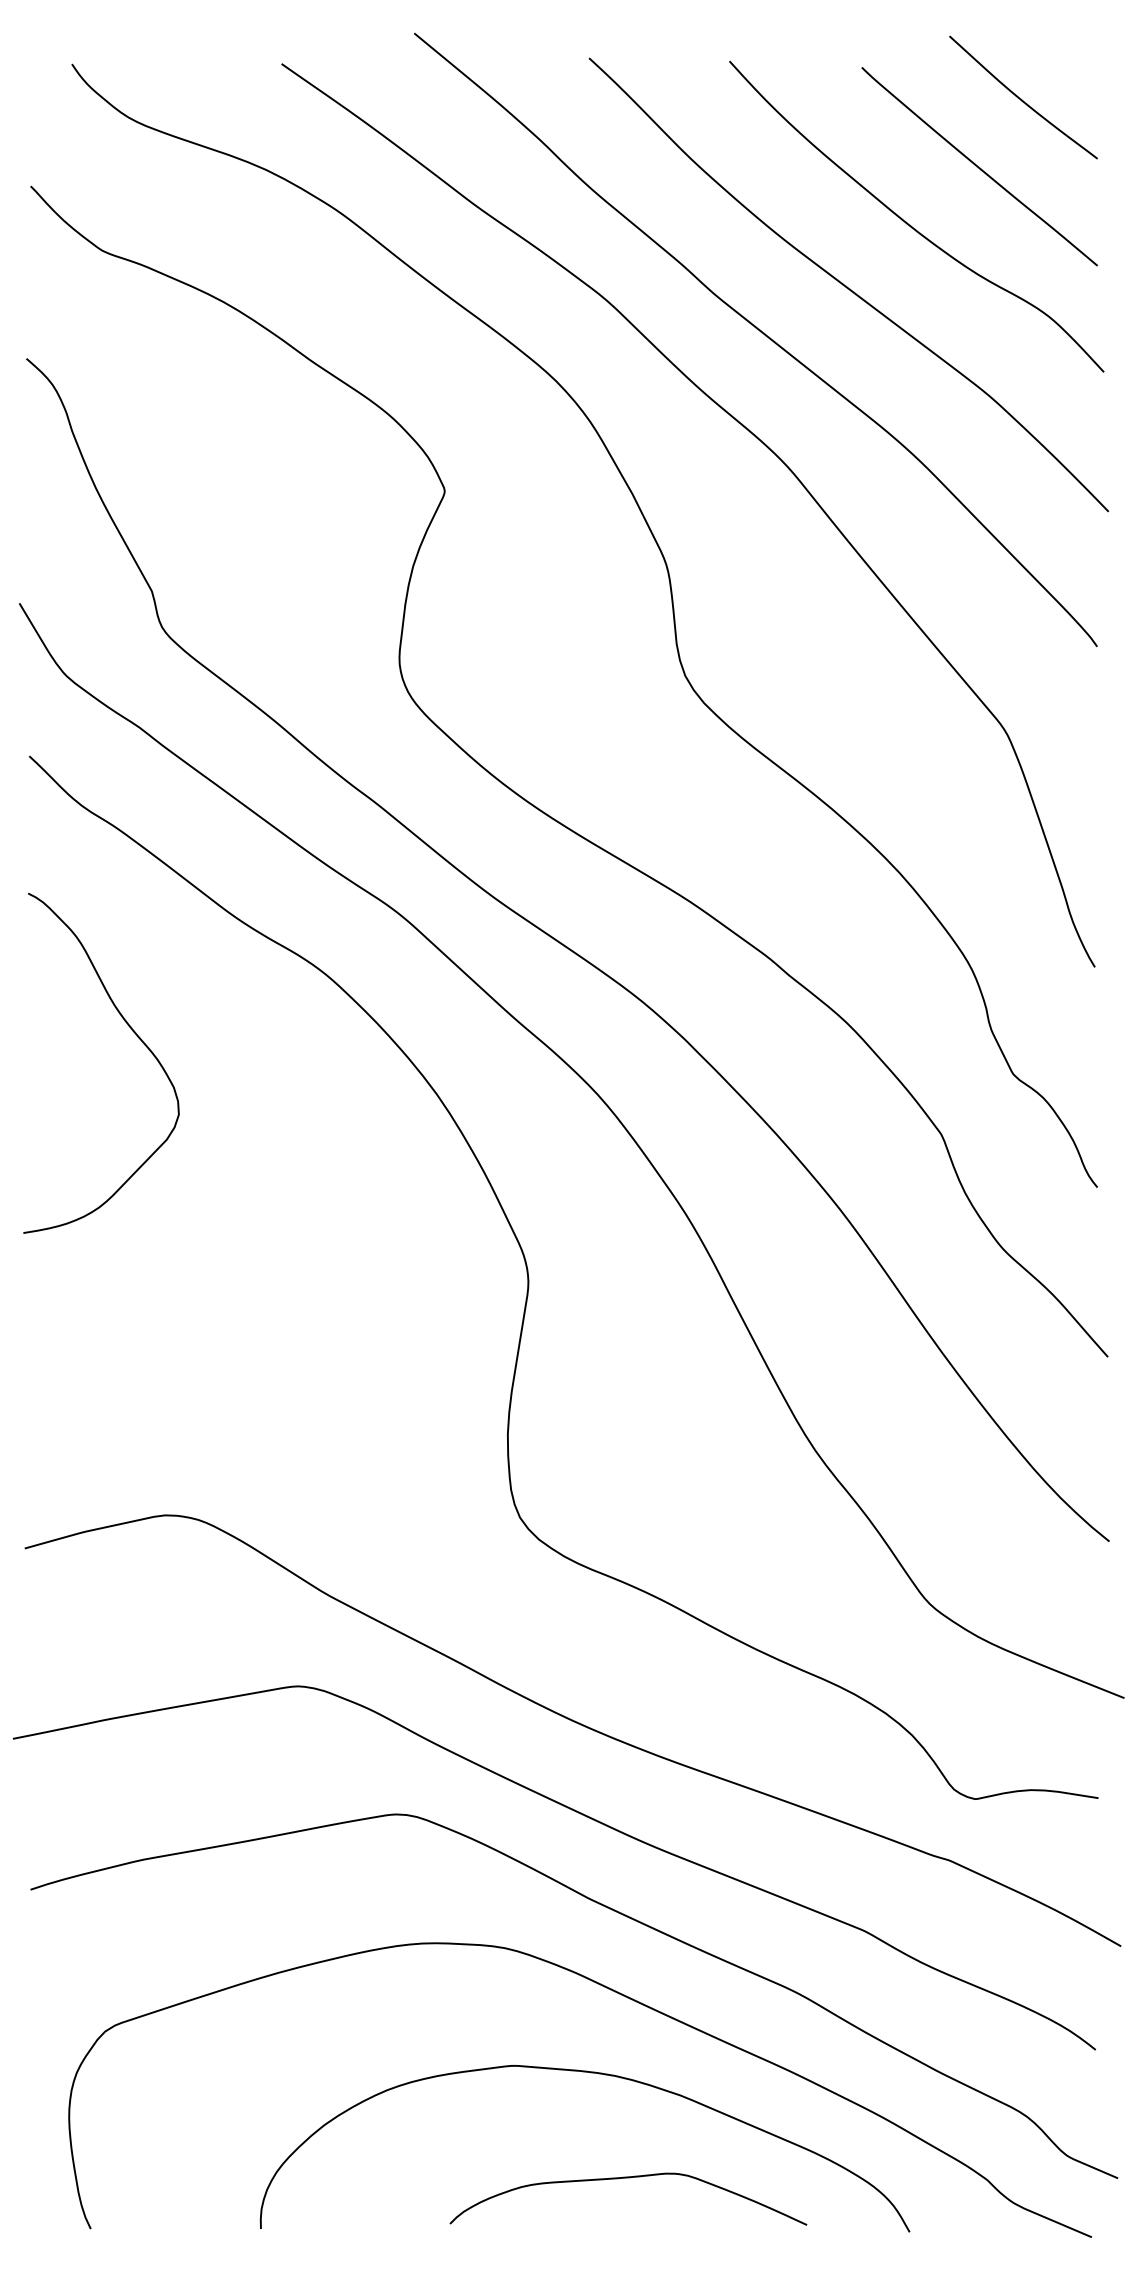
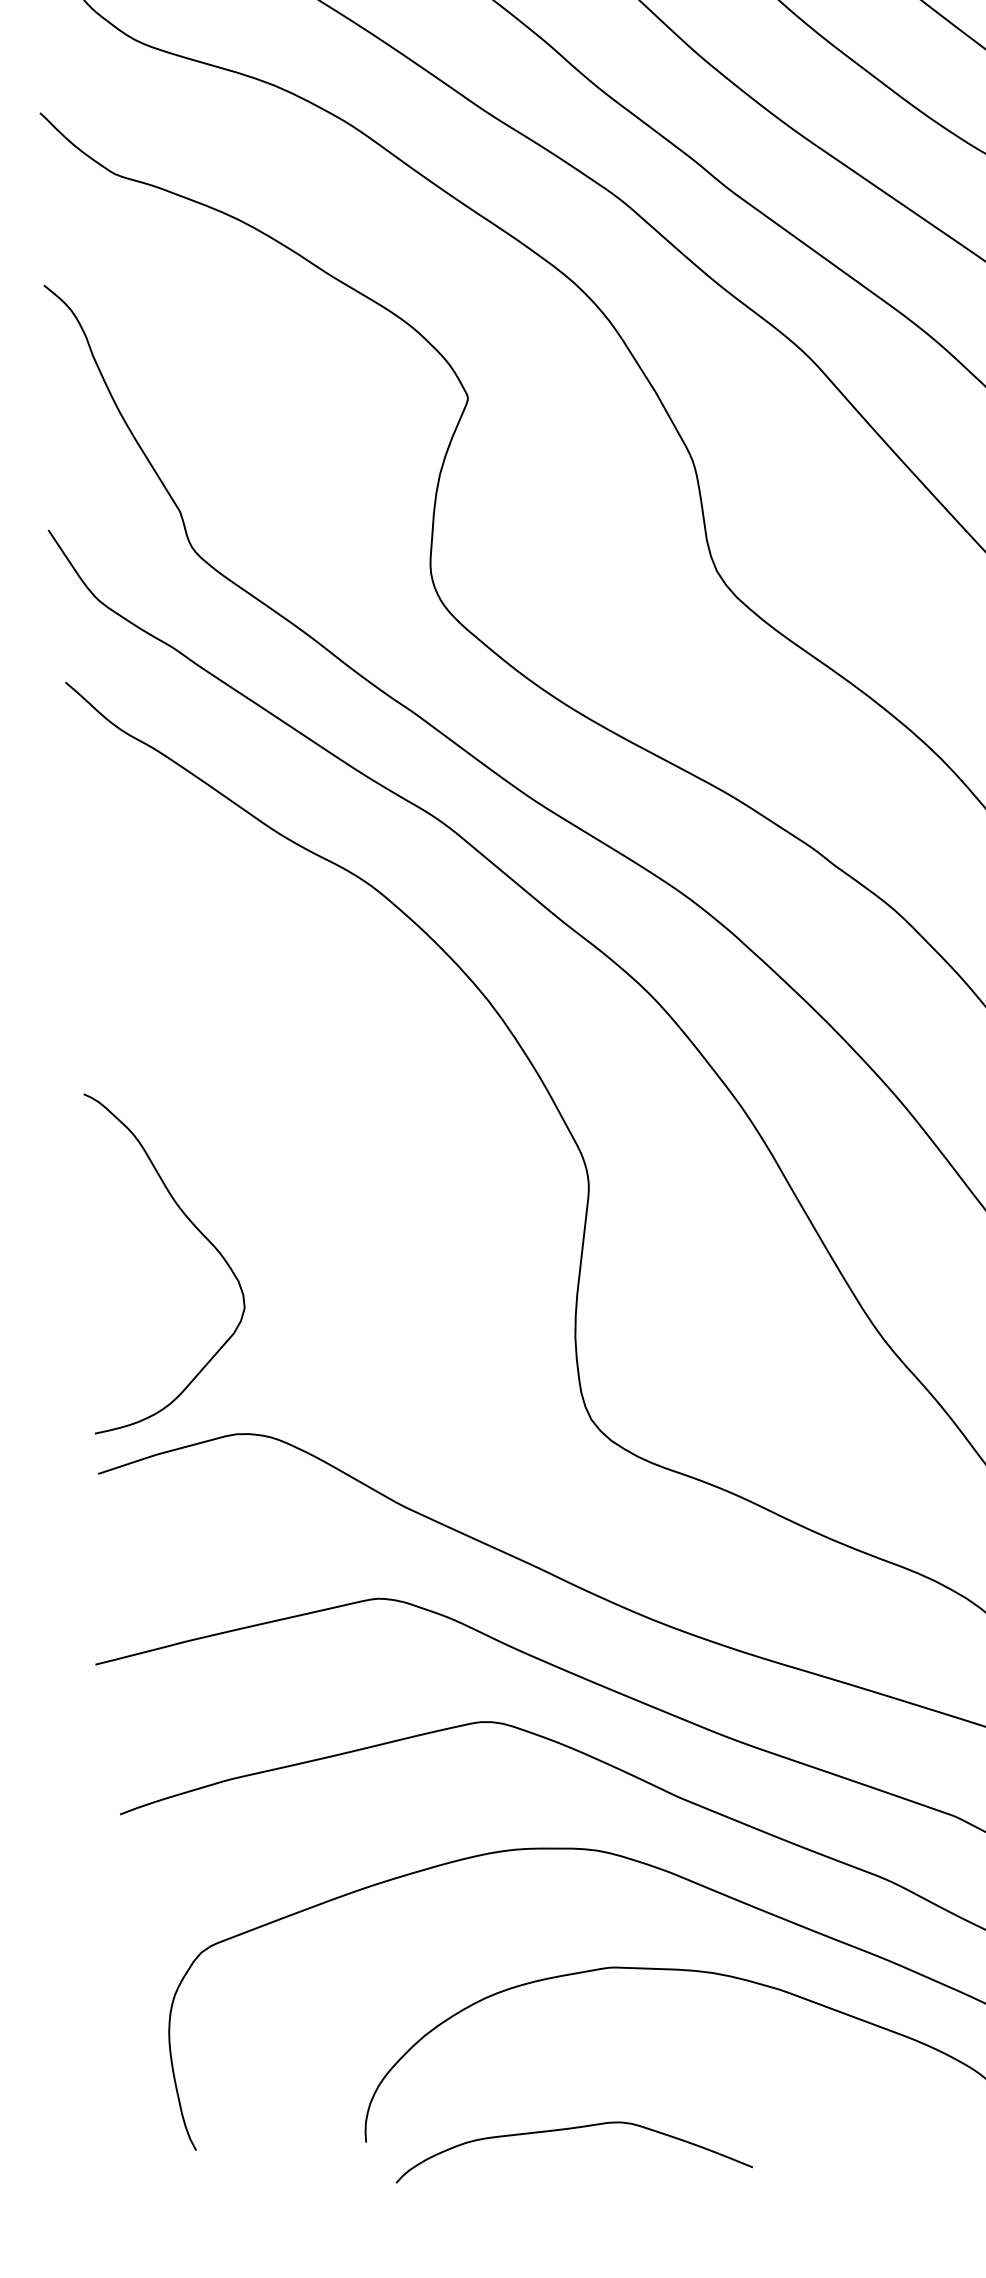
curve: (136, 1036) -> (198, 1231), moved
curve: (628, 2178) -> (572, 2129), moved

